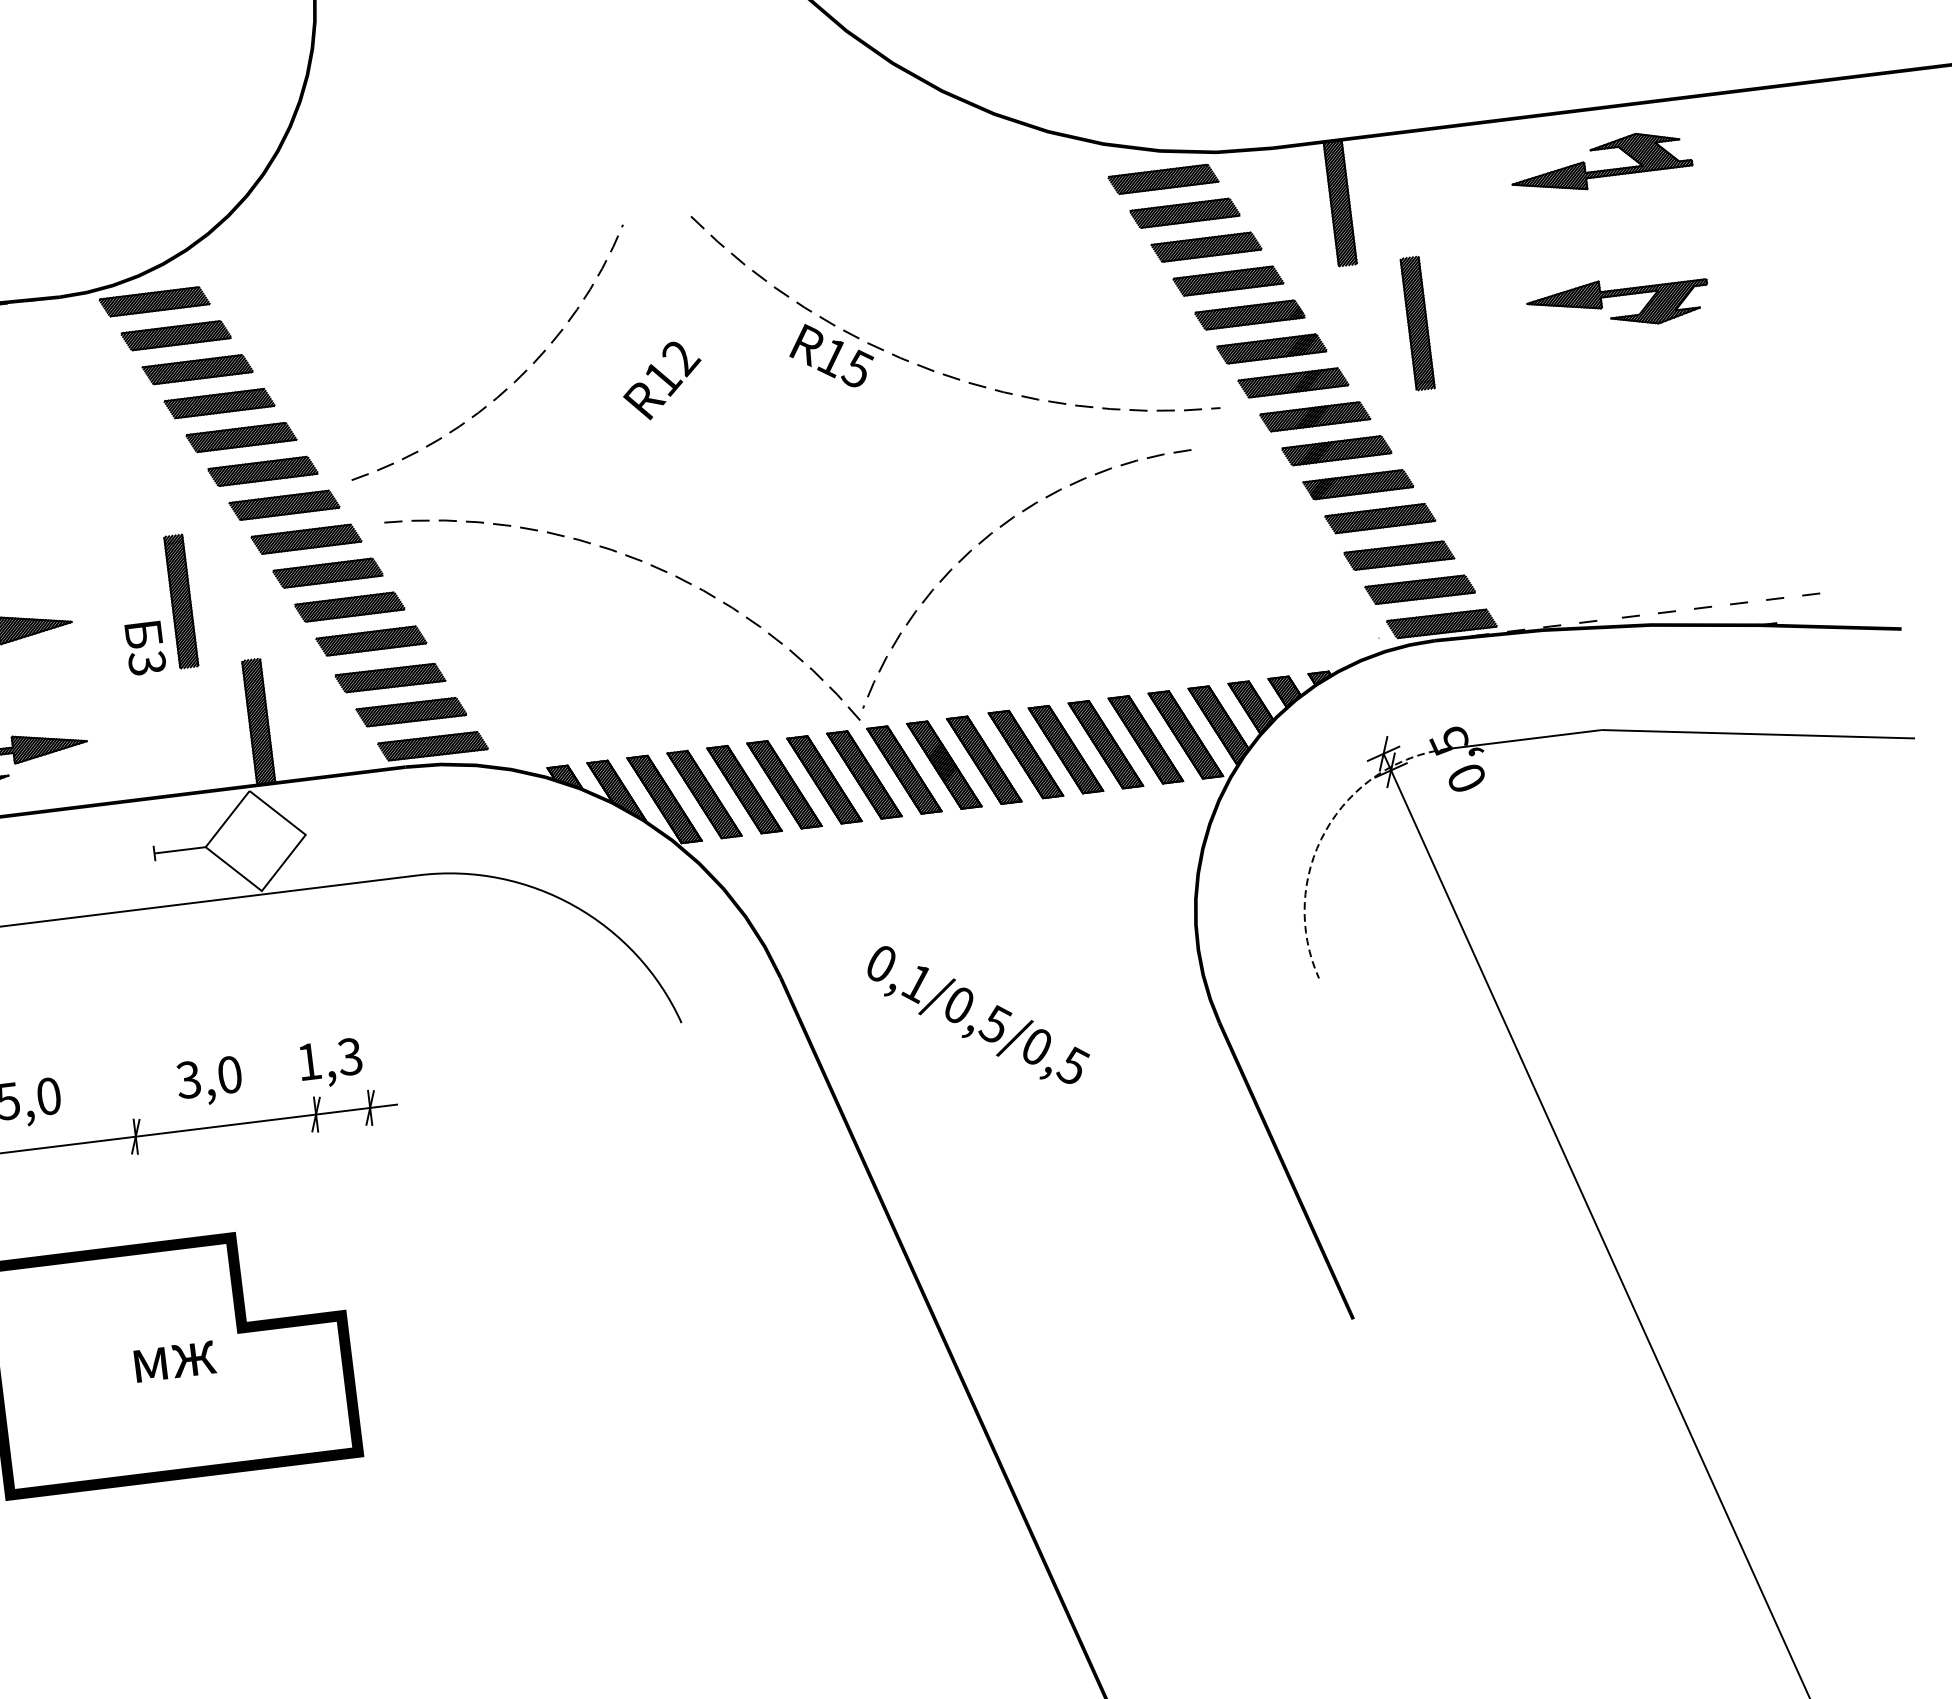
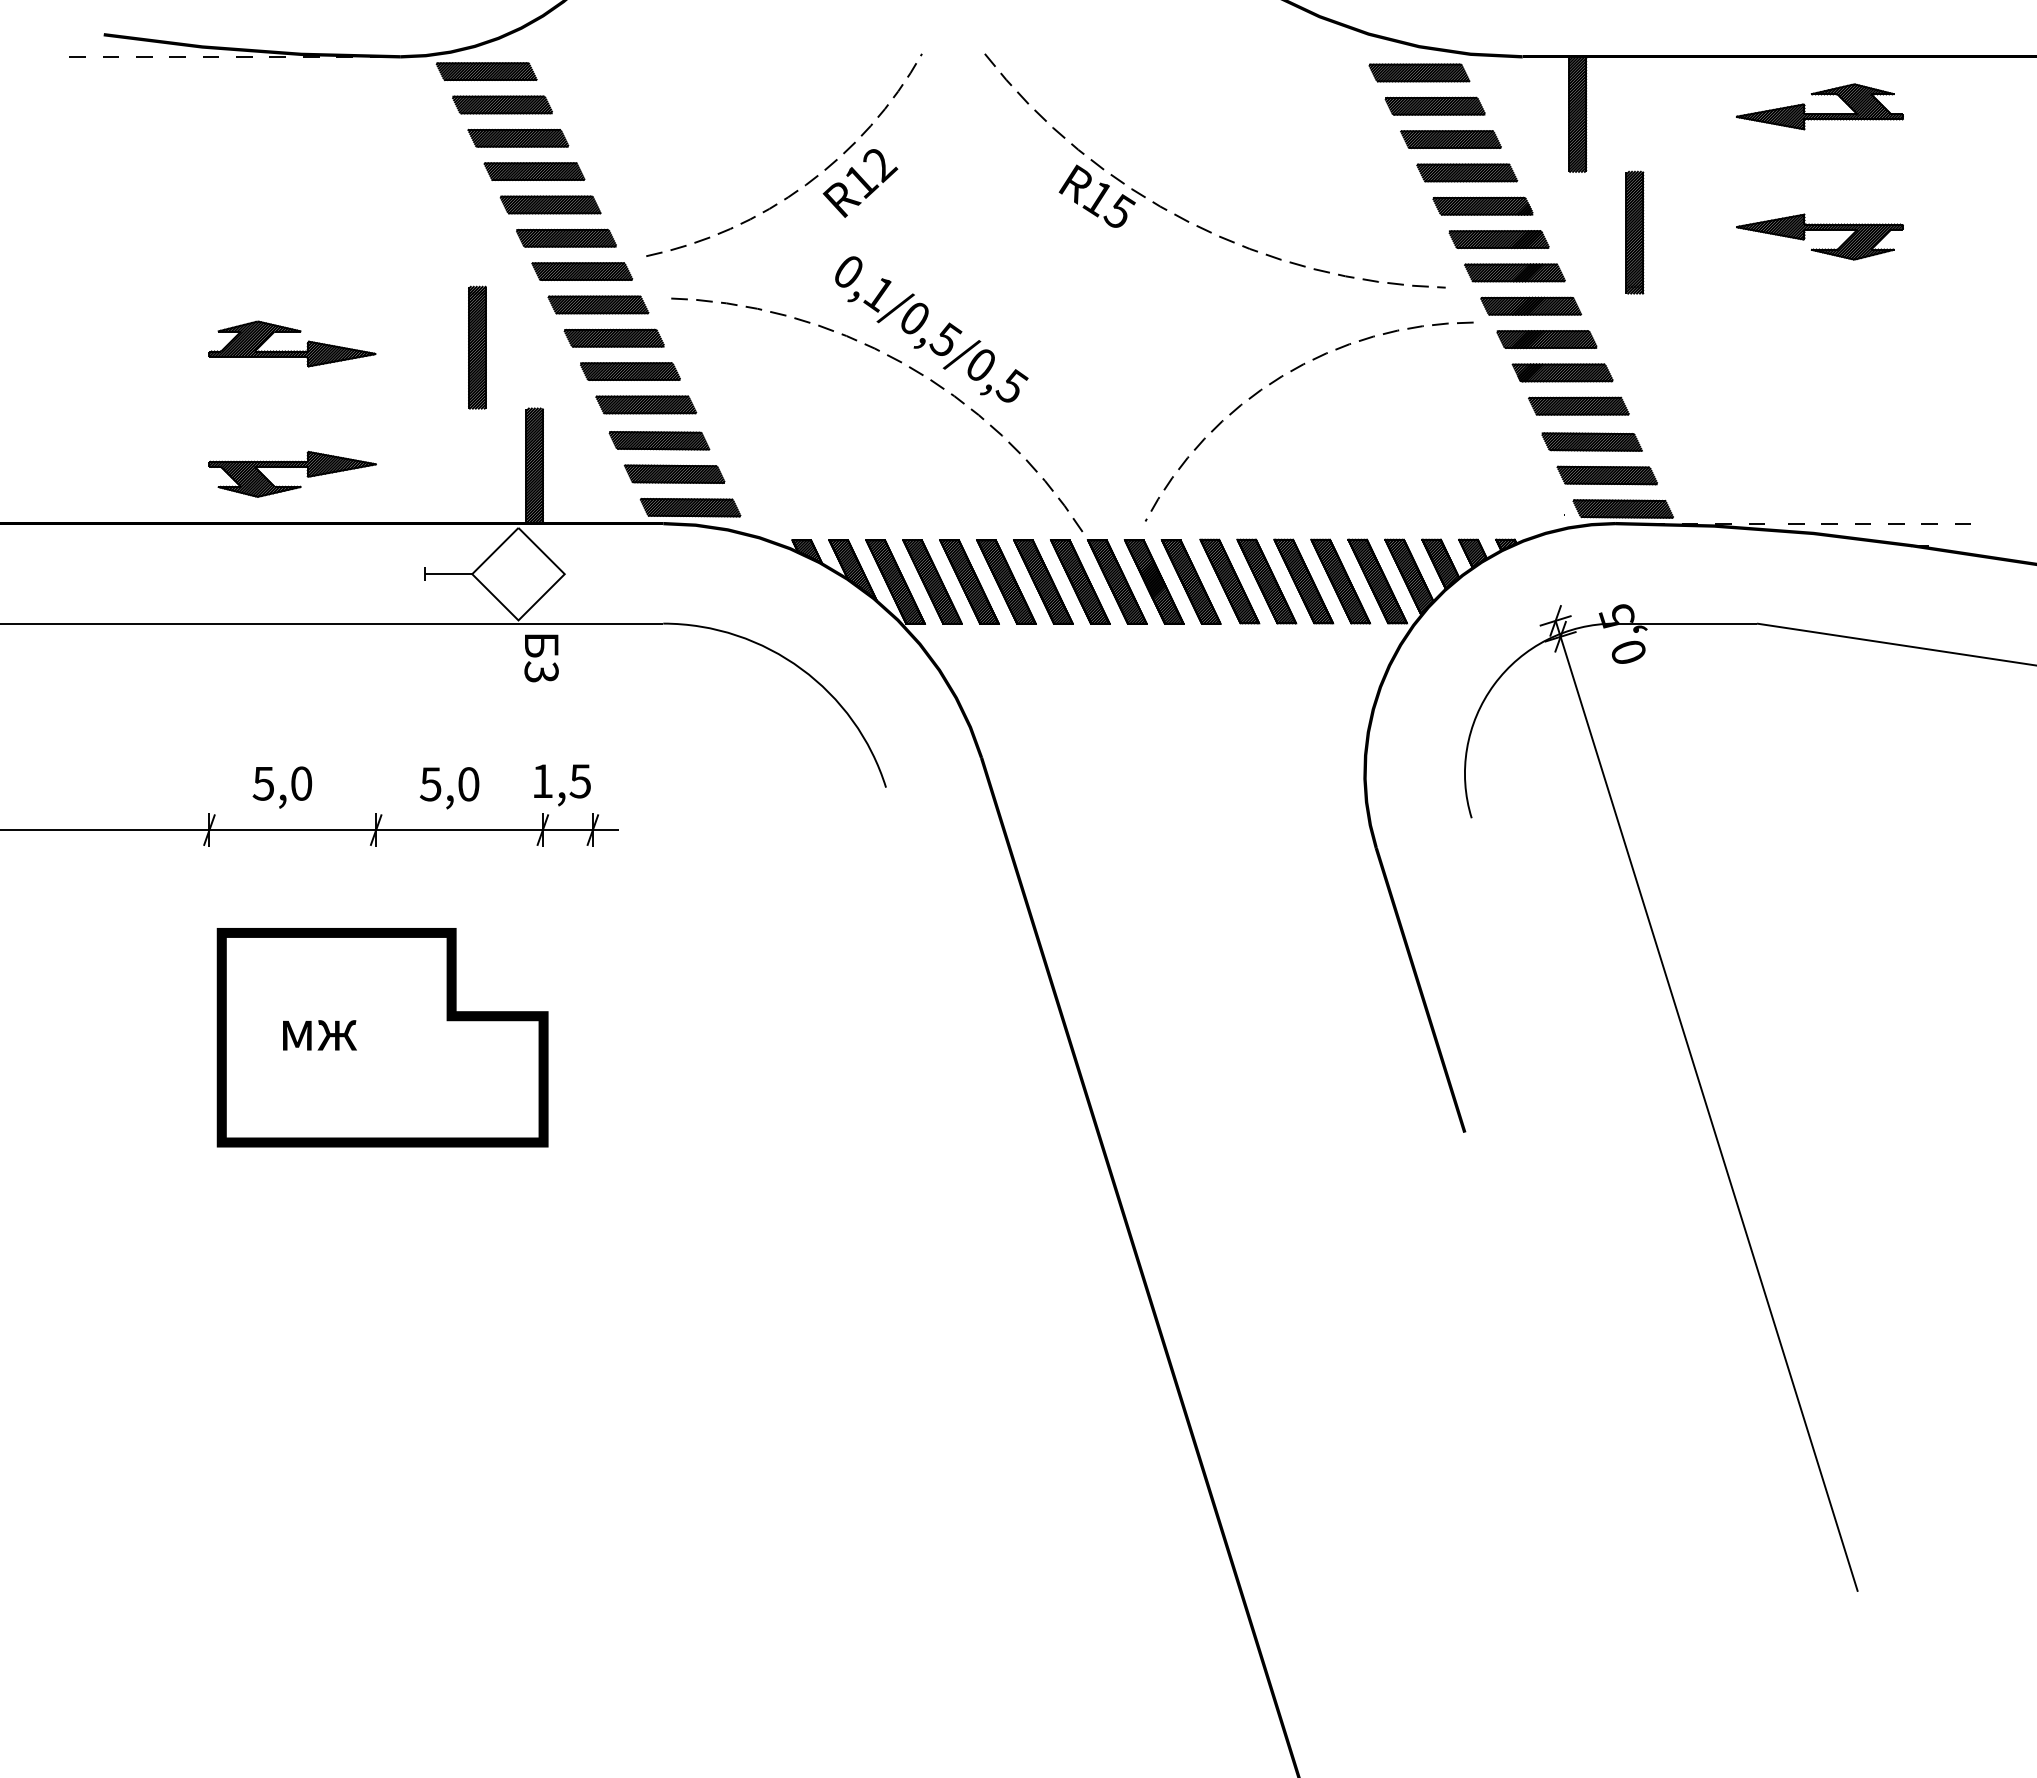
text: (662, 380) -> (860, 183), moved
arc: (989, 537) -> (1279, 379), moved
text: (145, 648) -> (541, 658), moved
arc: (1325, 830) -> (1494, 684), dashed -> solid
text: (978, 1015) -> (931, 329), moved
text: (349, 1057) -> (579, 781), 1,3 -> 1,5
text: (188, 1080) -> (430, 784), 3,0 -> 5,0
text: (174, 1361) -> (319, 1035), moved

